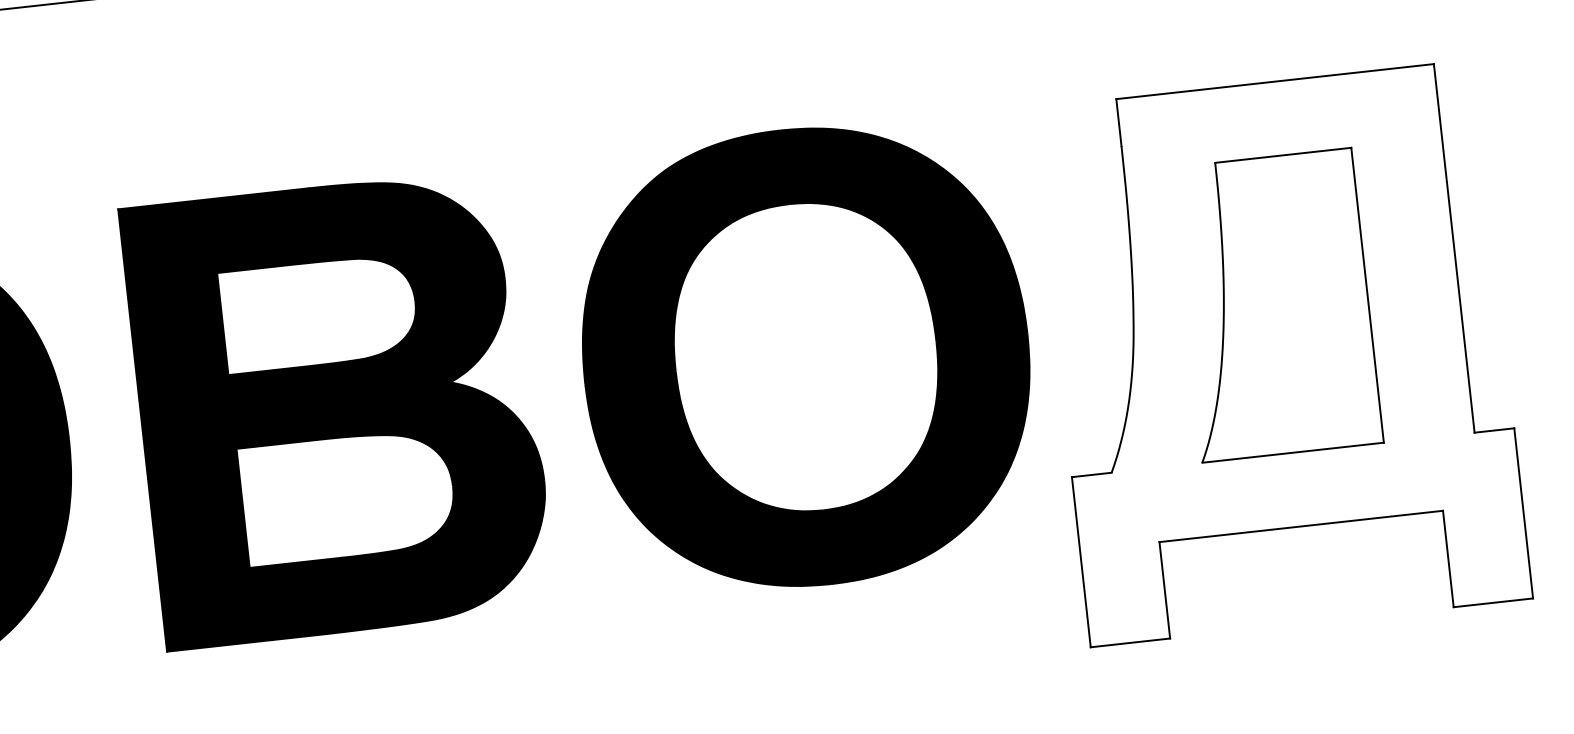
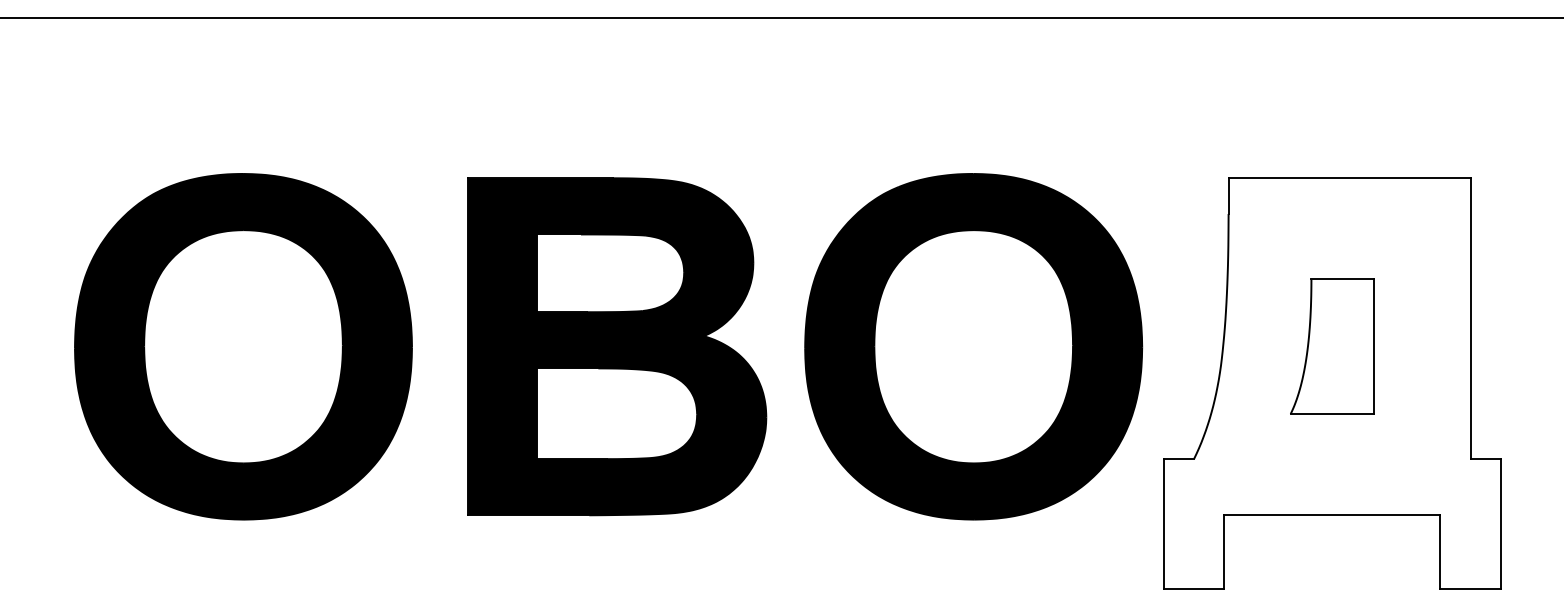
part: (1275, 305) -> (1331, 346), size x0.6

